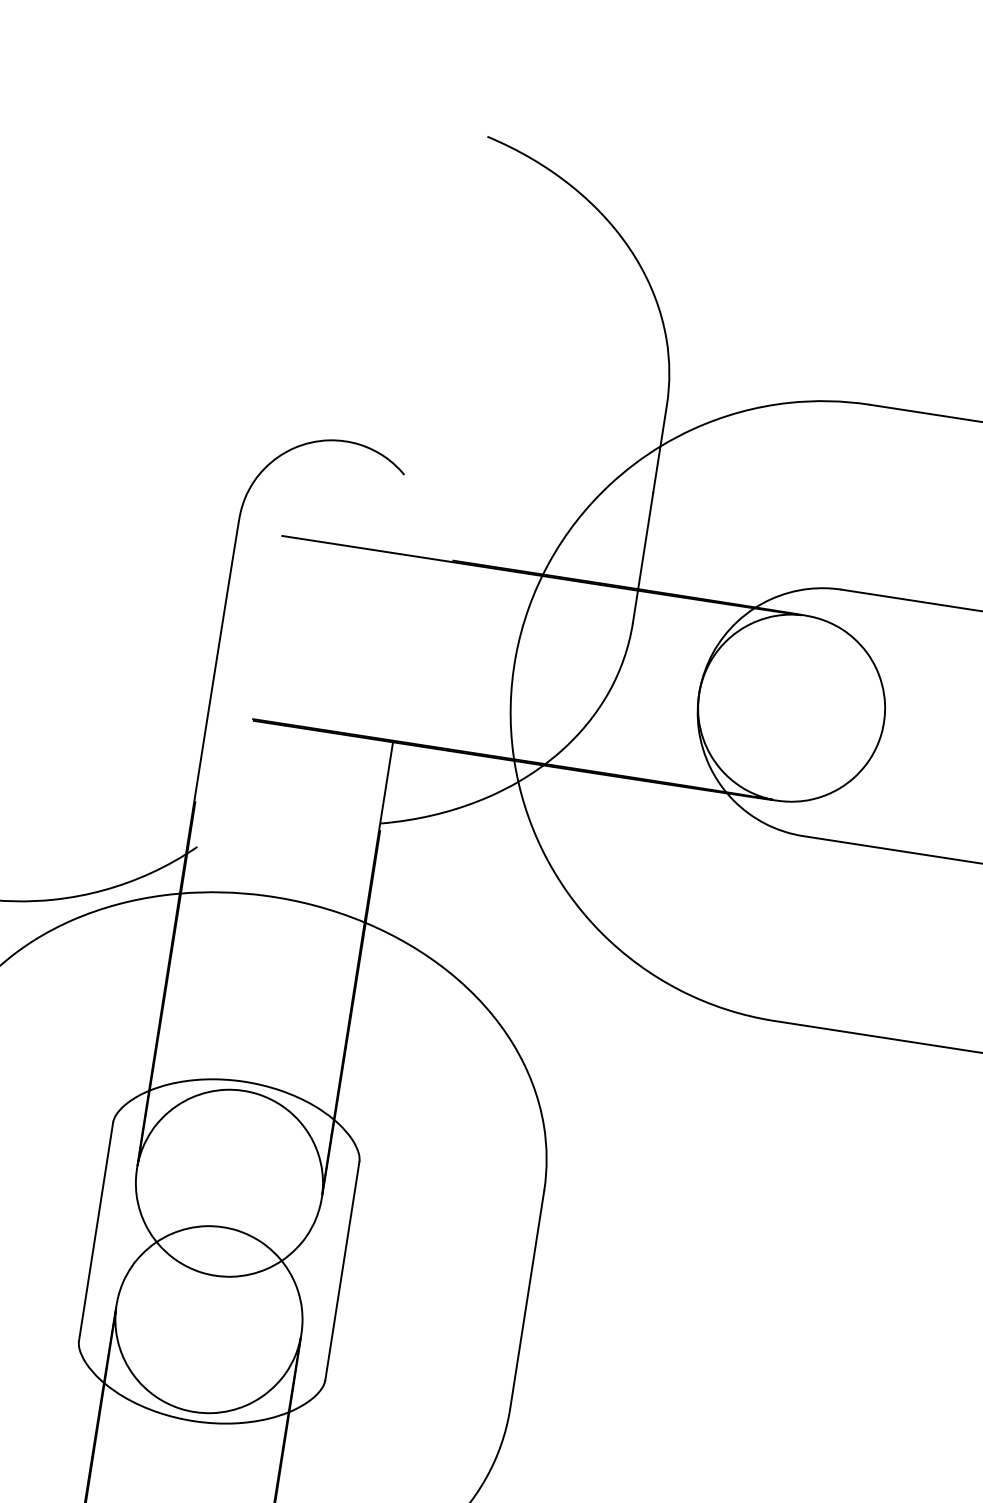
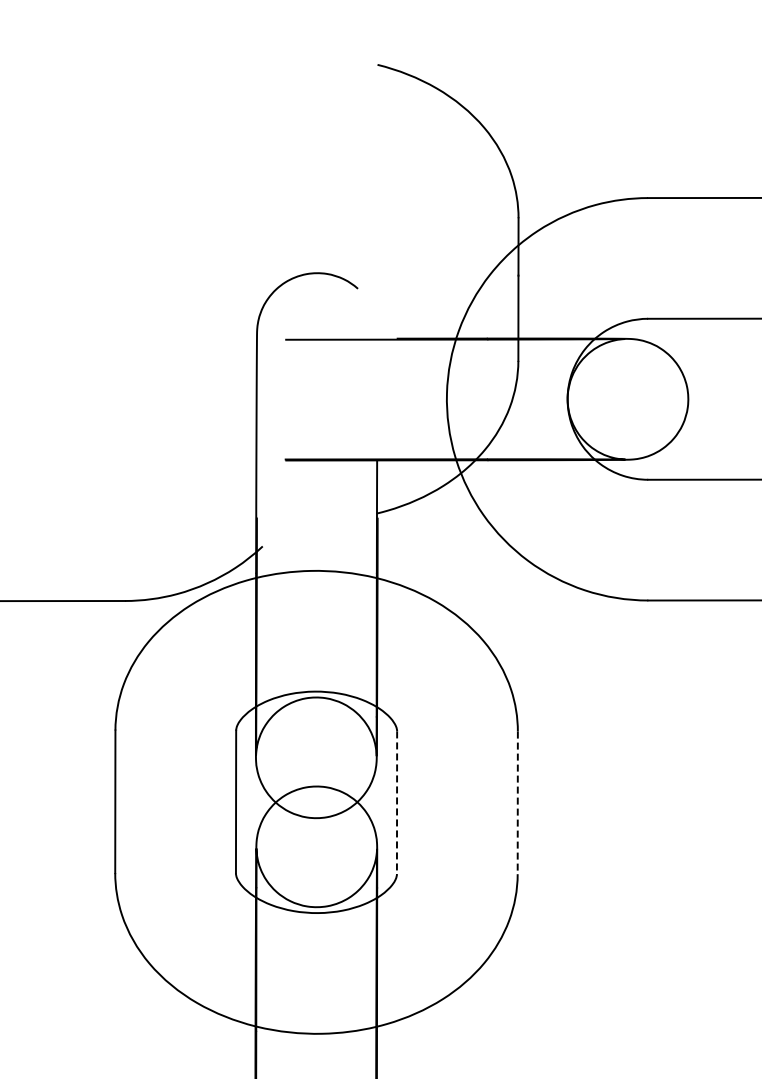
line: (342, 1272) -> (397, 803), solid -> dashed
line: (526, 1300) -> (517, 803), solid -> dashed

